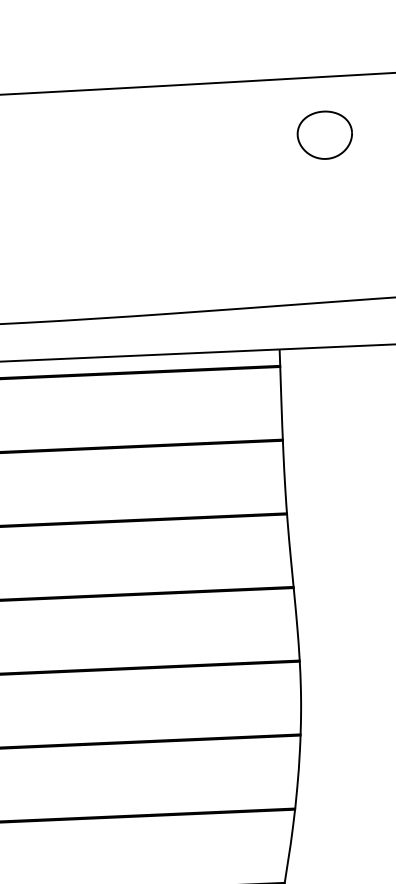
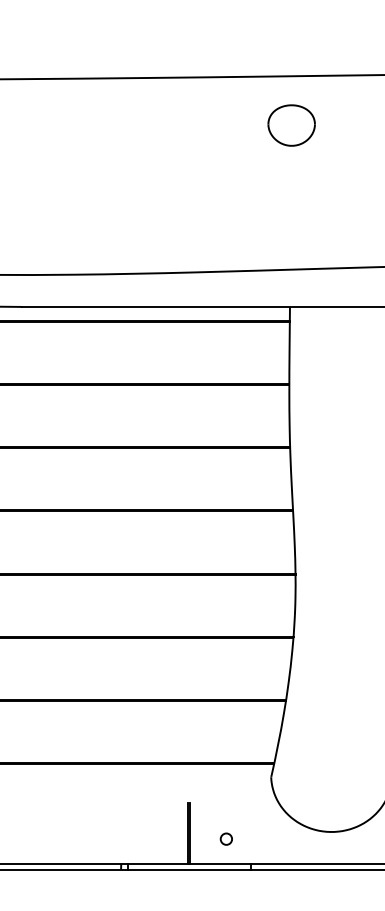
part: (324, 135) -> (291, 125), moved

